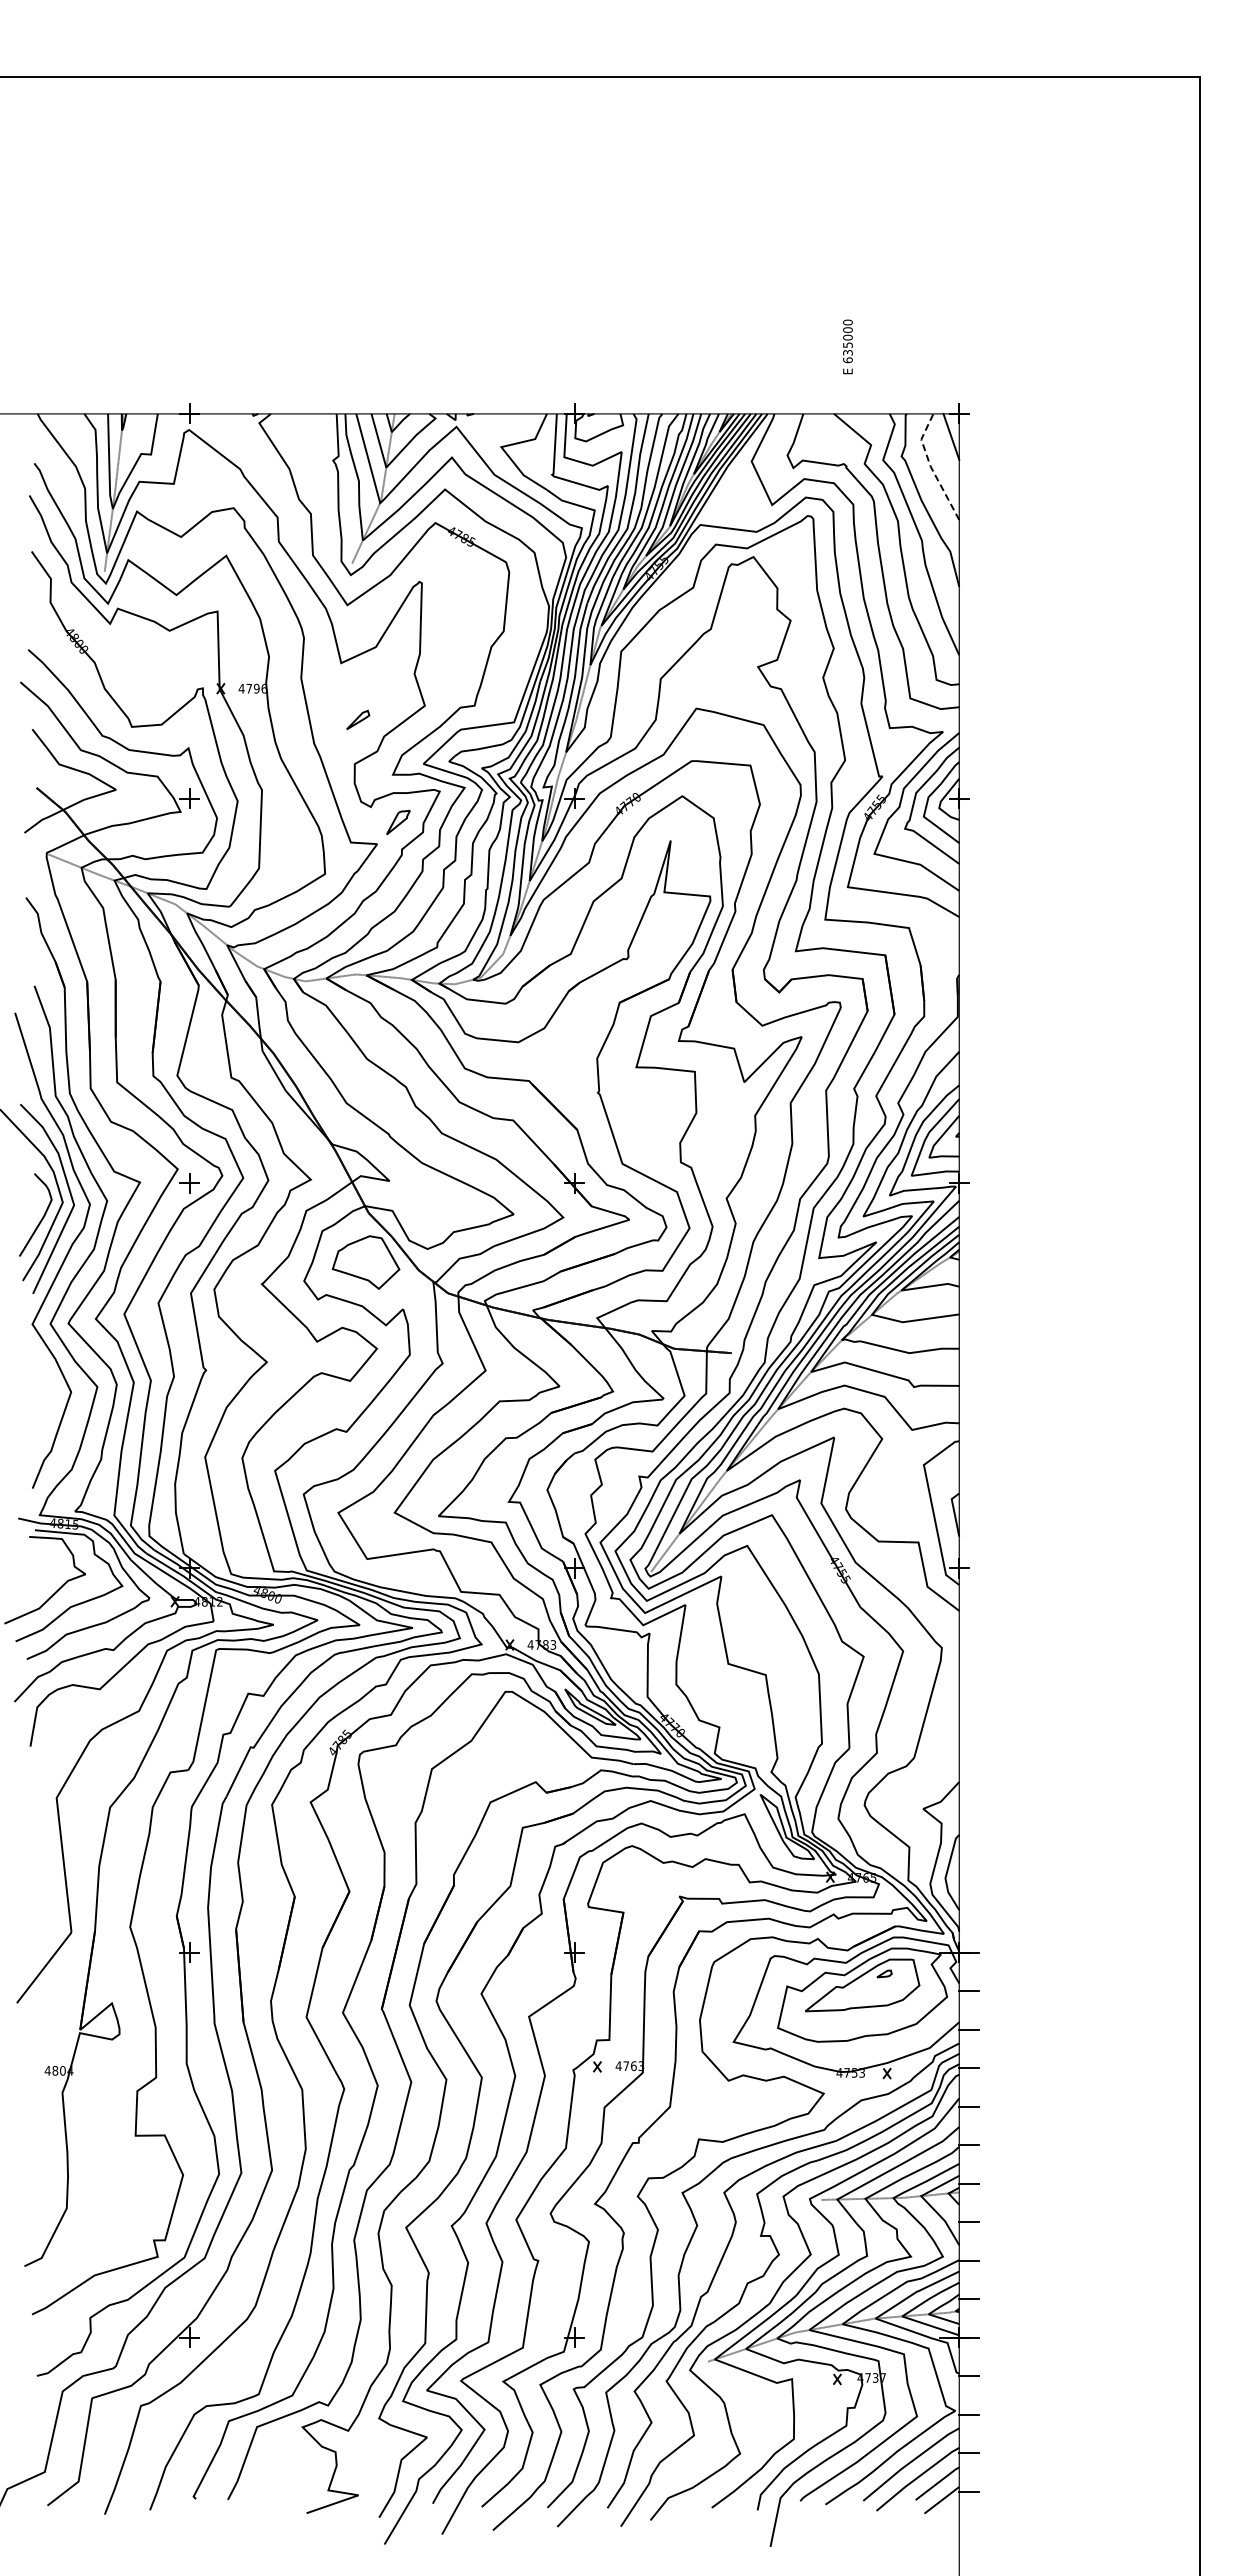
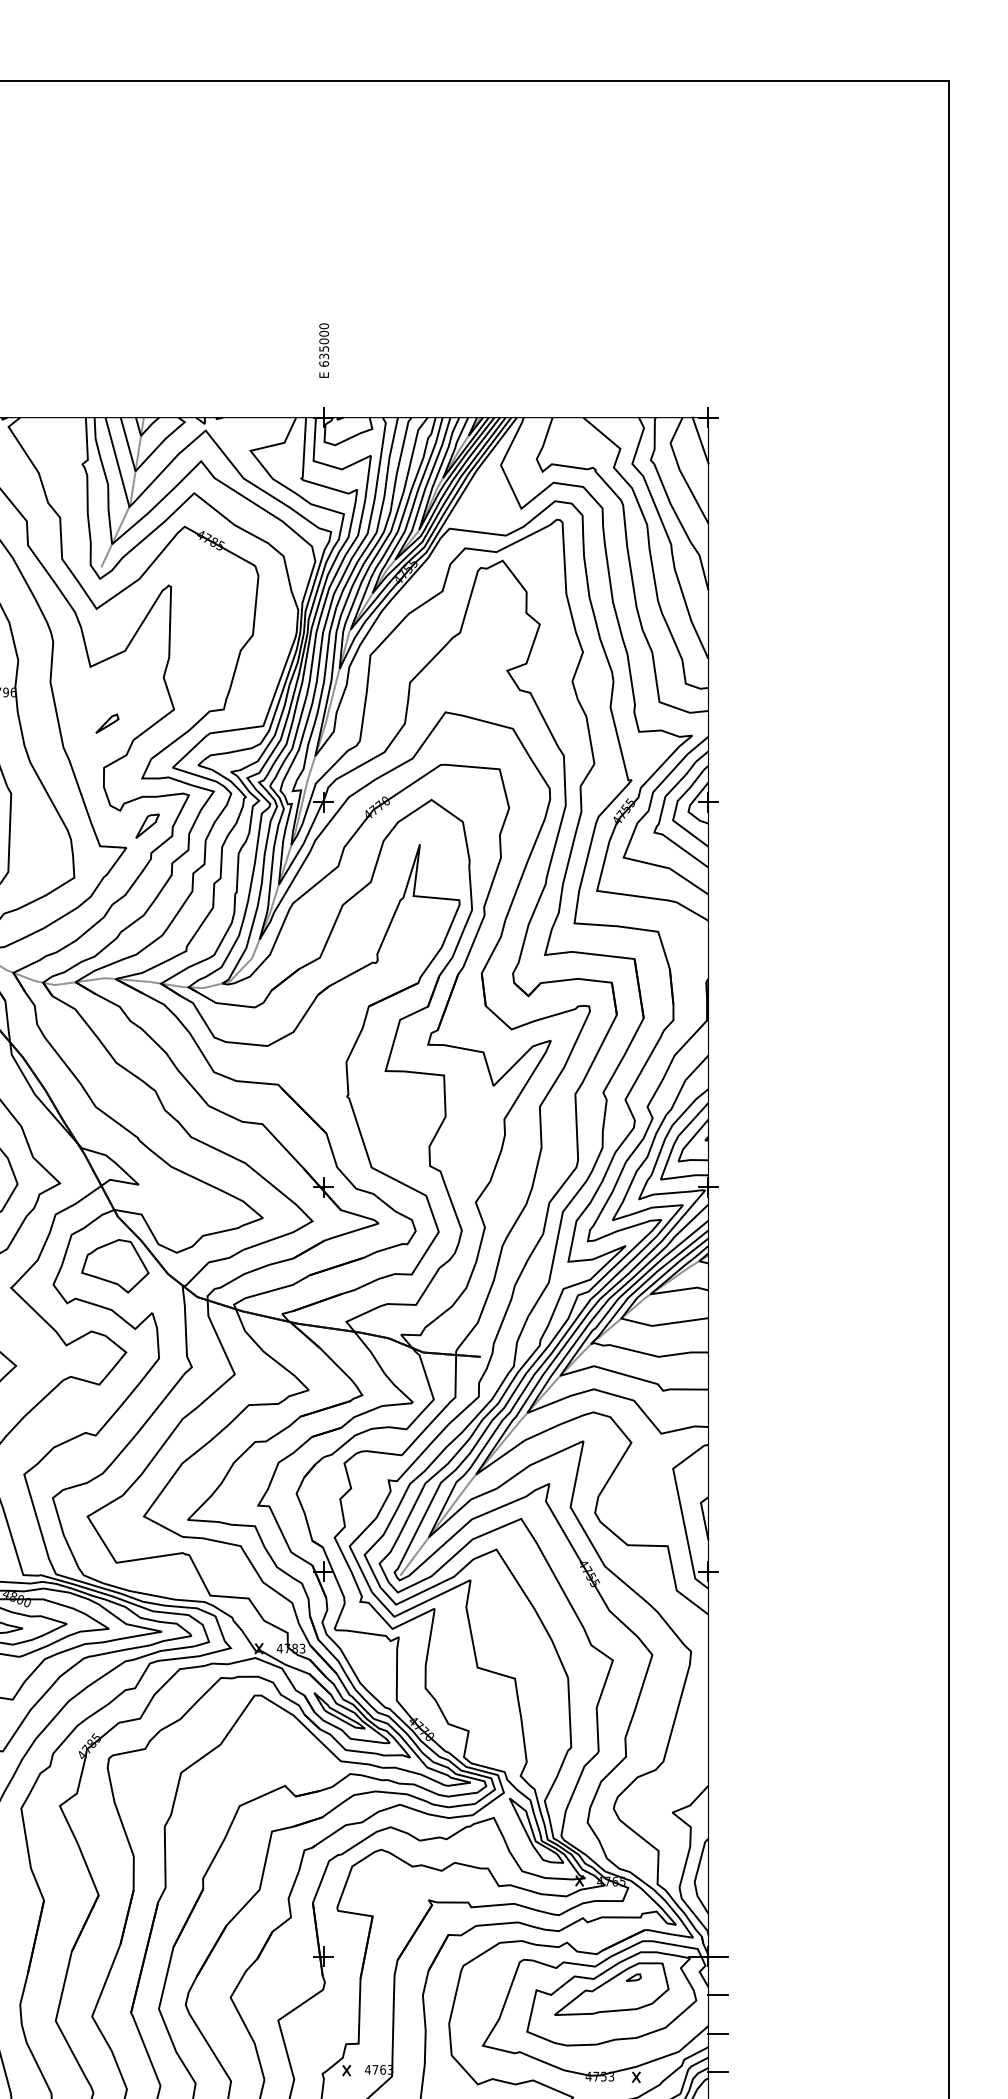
text: (847, 346) -> (323, 350), moved
line: (930, 466) -> (679, 470), dashed -> solid

